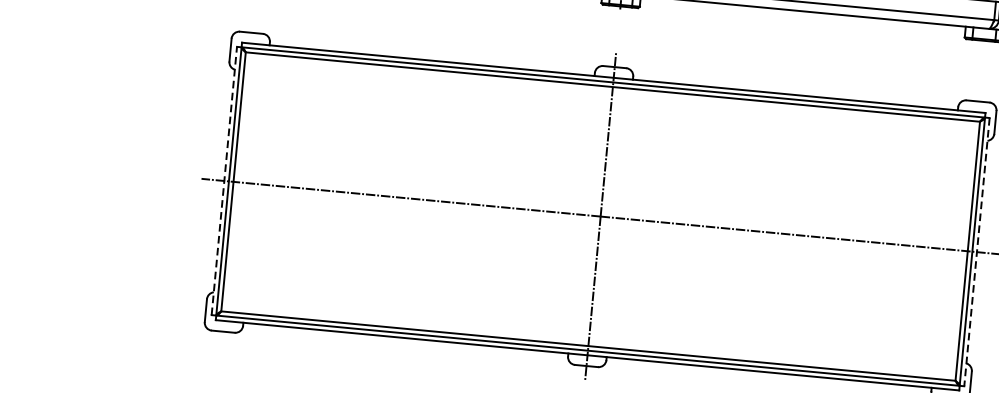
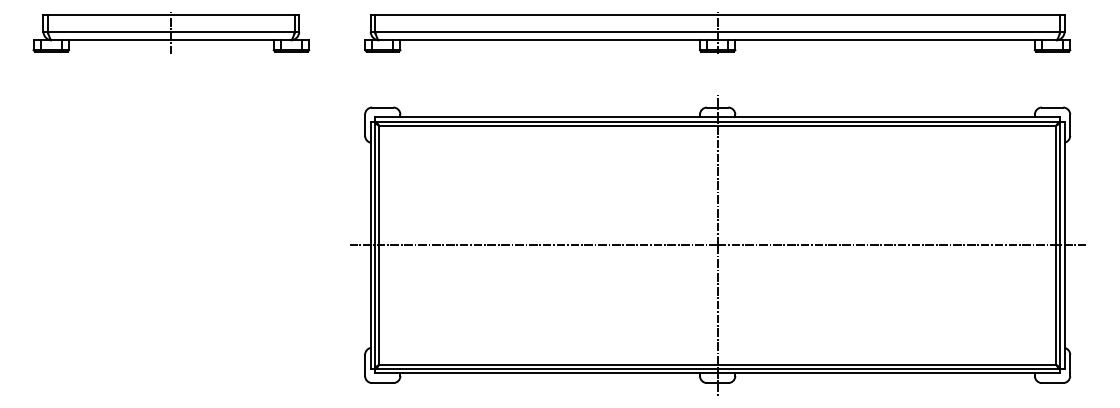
line: (224, 181) -> (370, 245), dashed -> solid
line: (976, 252) -> (1064, 245), dashed -> solid

